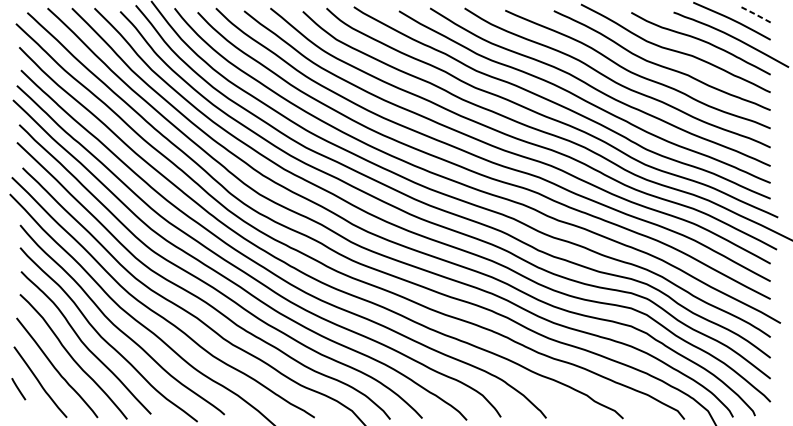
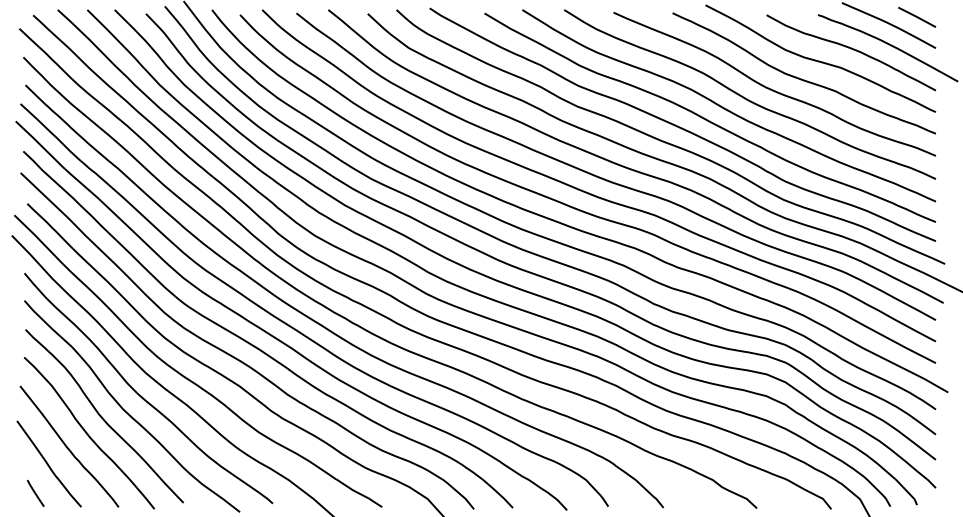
line: (755, 14) -> (917, 17), dashed -> solid
line: (18, 389) -> (35, 493), moved

